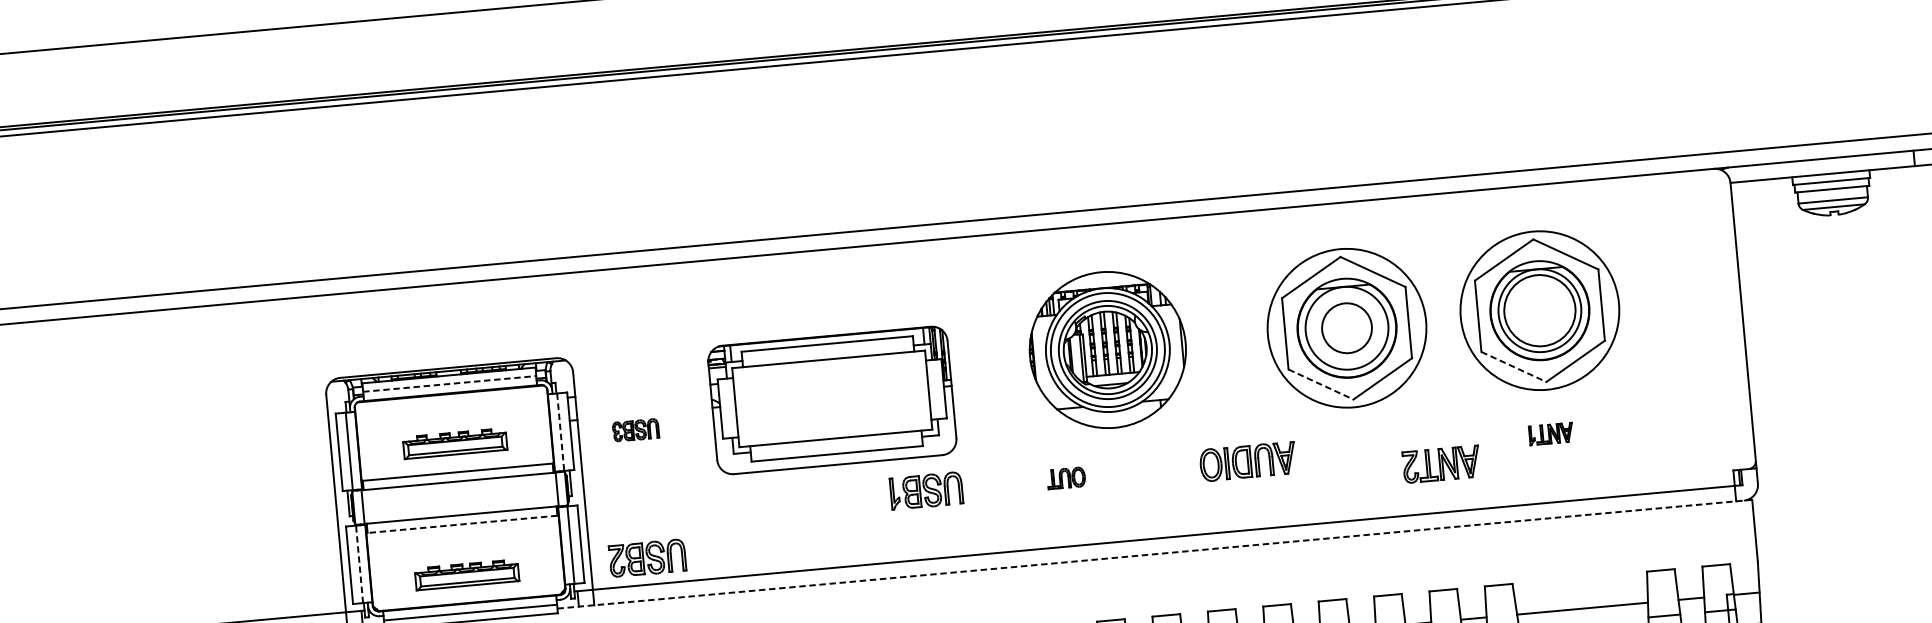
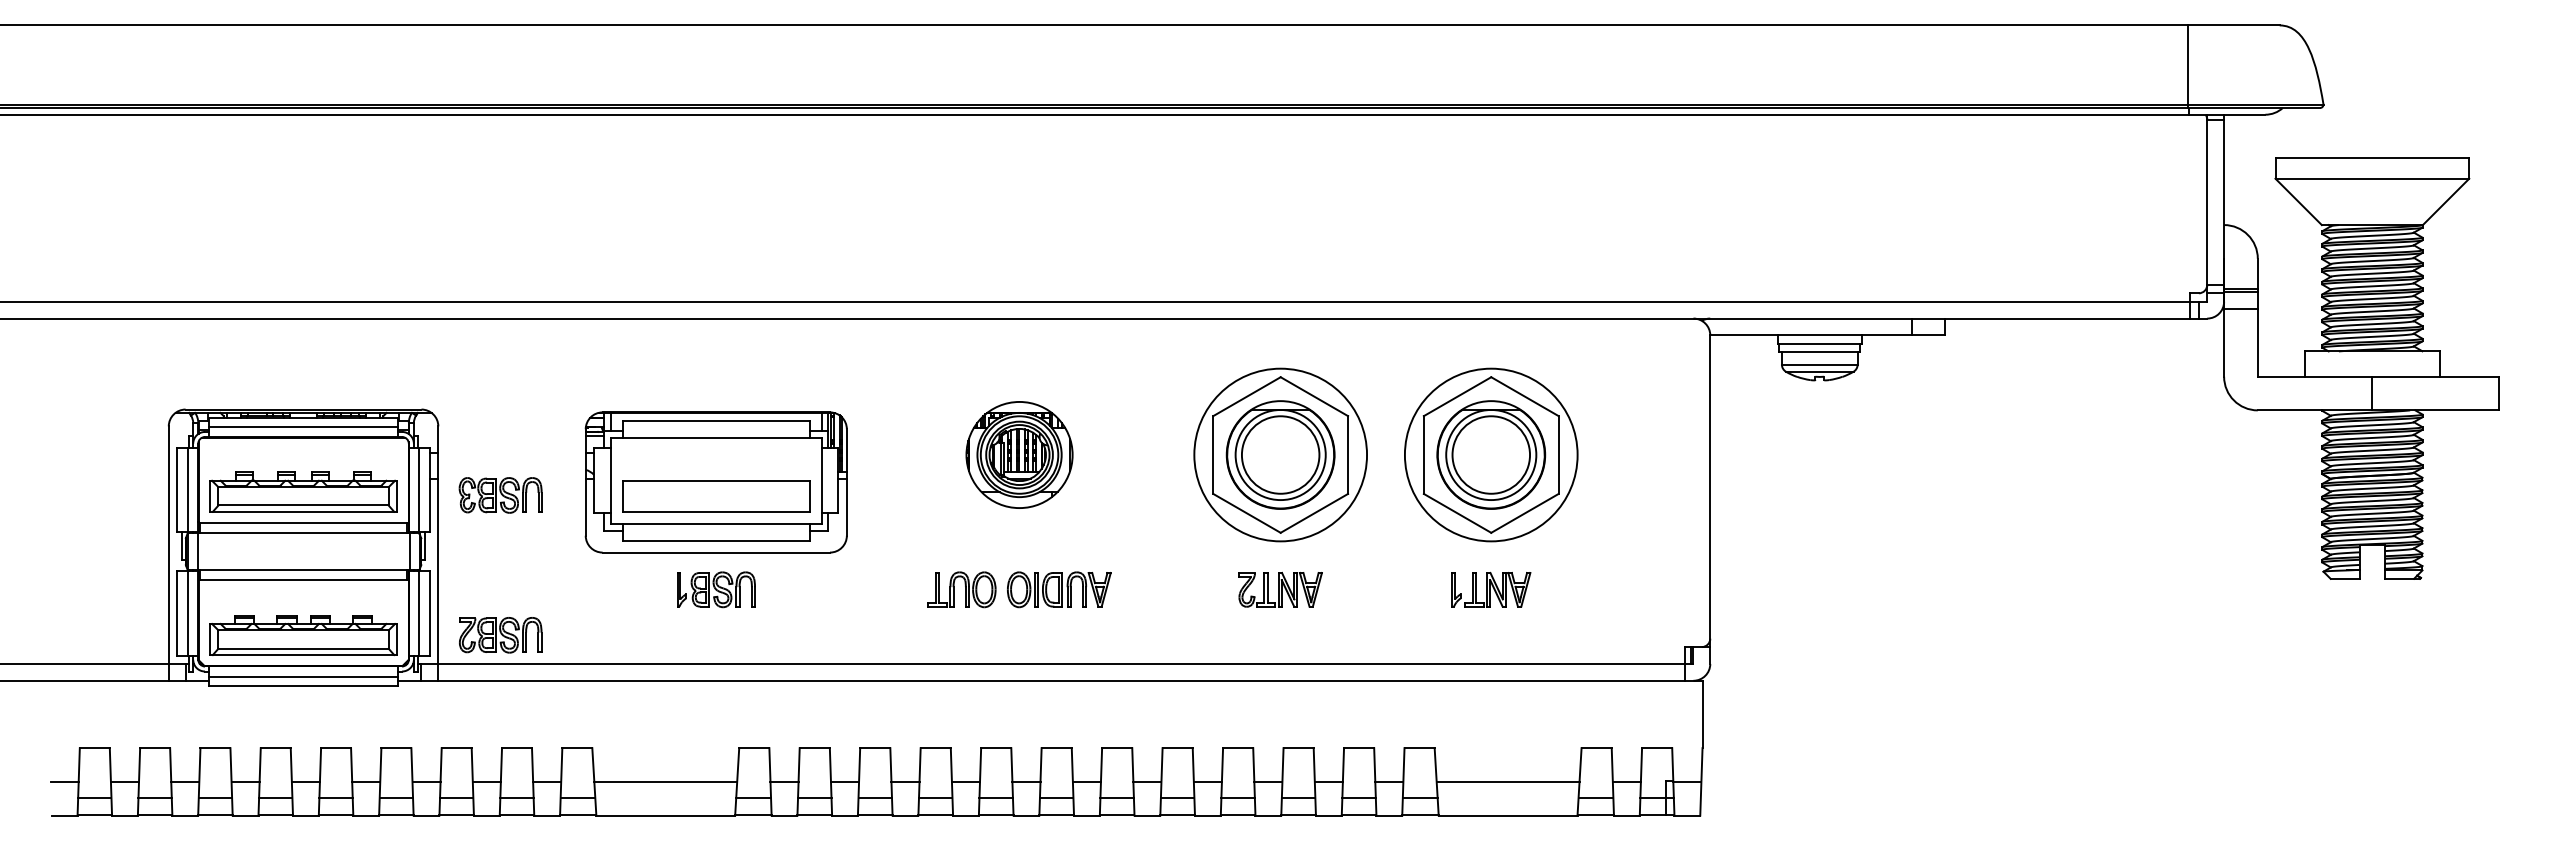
circle: (1346, 327) -> (1280, 454), size x1.43
part: (1107, 349) -> (1019, 454), size x0.62
line: (1513, 367) -> (1457, 513), dashed -> solid
line: (449, 383) -> (303, 426), dashed -> solid
line: (1320, 384) -> (1246, 513), dashed -> solid
part: (833, 413) -> (716, 496), added
part: (635, 430) -> (500, 495), size x1.67
line: (560, 432) -> (418, 490), dashed -> solid
part: (1551, 433) -> (1491, 589), size x1.67
part: (455, 443) -> (303, 491), size x1.67
part: (1248, 461) -> (1059, 589), moved
part: (1441, 464) -> (1280, 589), moved
part: (1065, 478) -> (961, 589), size x1.67
part: (926, 490) -> (716, 589), moved
line: (462, 524) -> (303, 580), dashed -> solid
line: (1154, 553) -> (1050, 680), dashed -> solid
line: (359, 563) -> (188, 612), dashed -> solid
part: (467, 575) -> (303, 635), size x1.67

